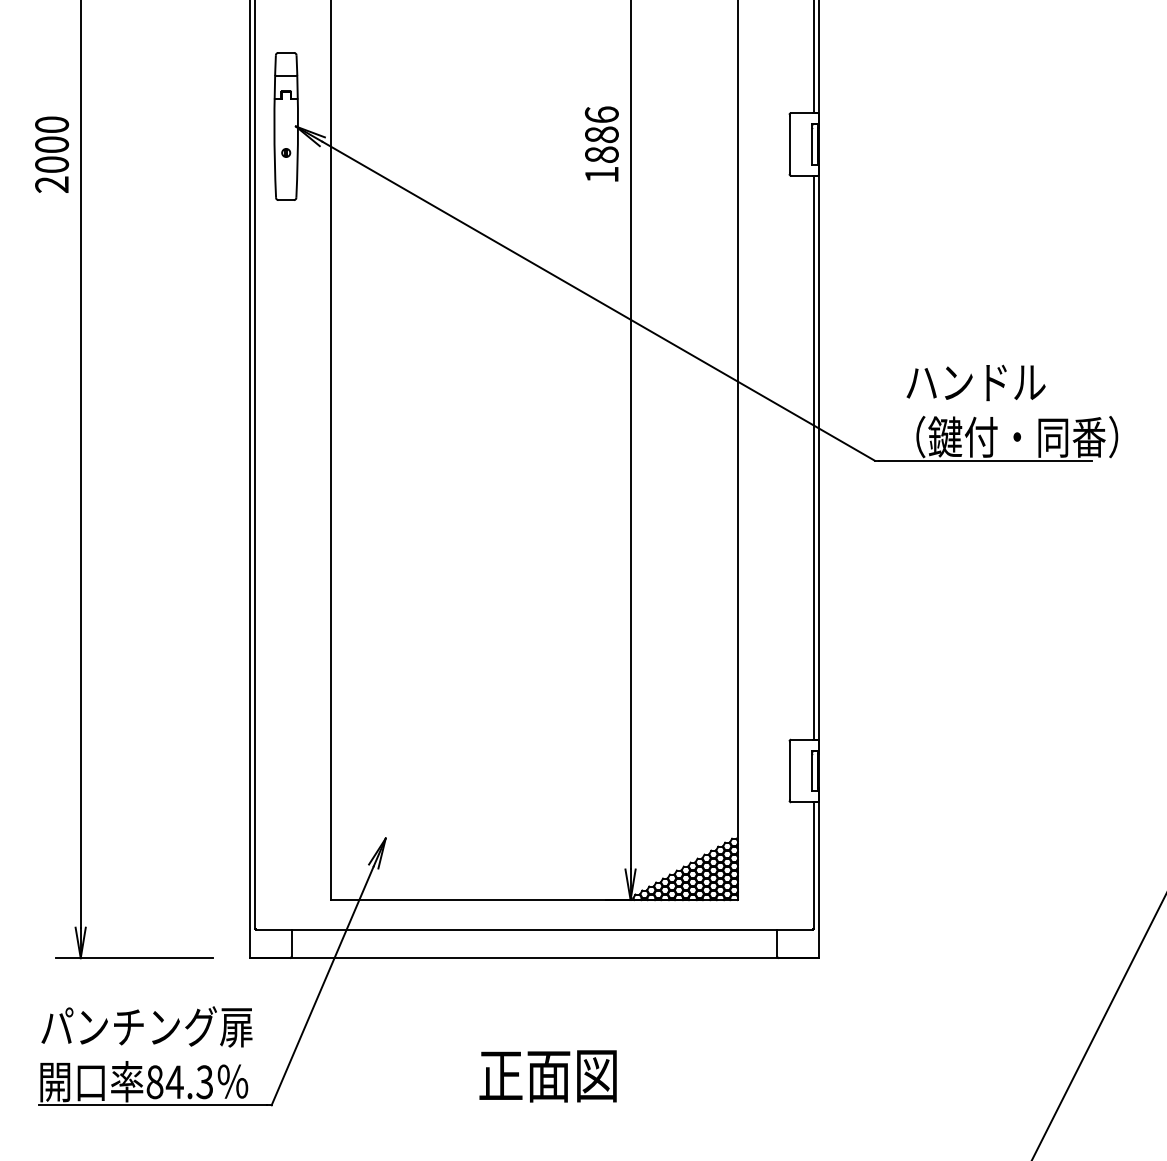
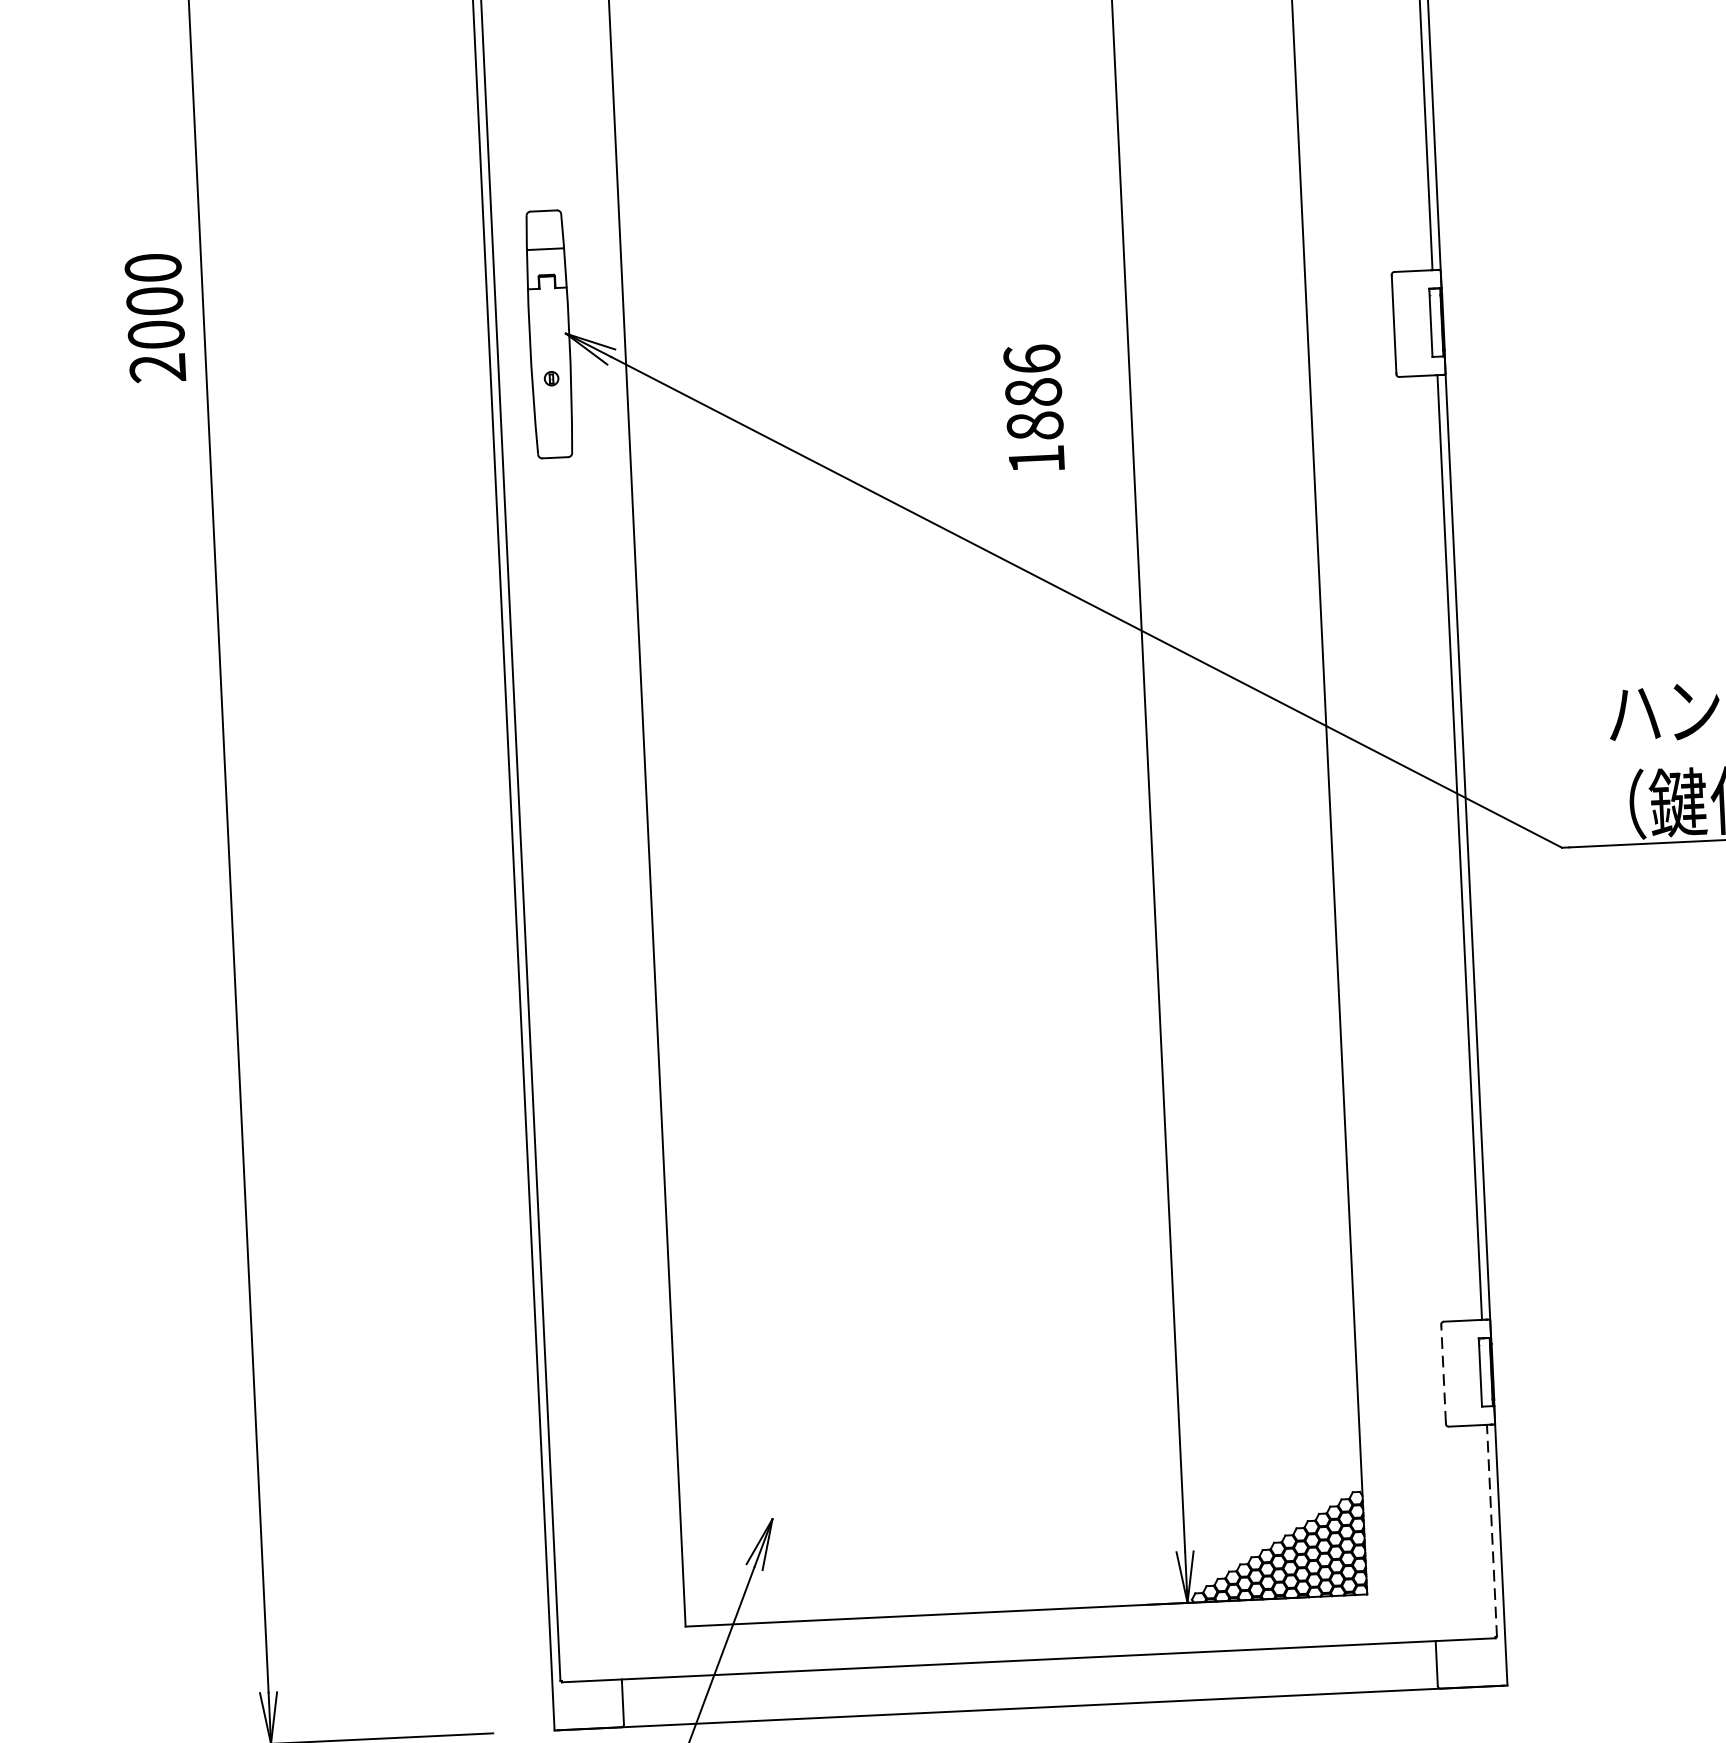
text: (601, 143) -> (1033, 407), moved
text: (52, 154) -> (156, 317), moved
line: (789, 771) -> (1443, 1375), solid -> dashed
line: (813, 865) -> (1491, 1530), solid -> dashed

